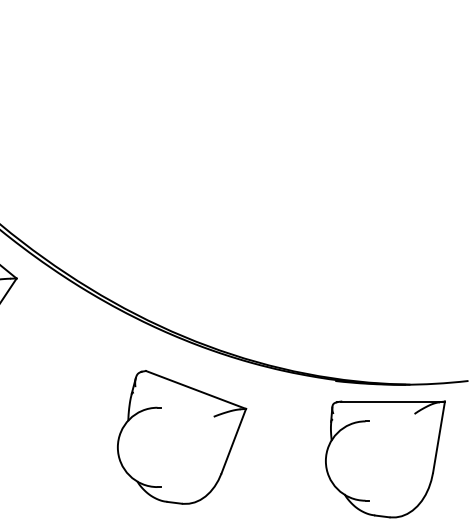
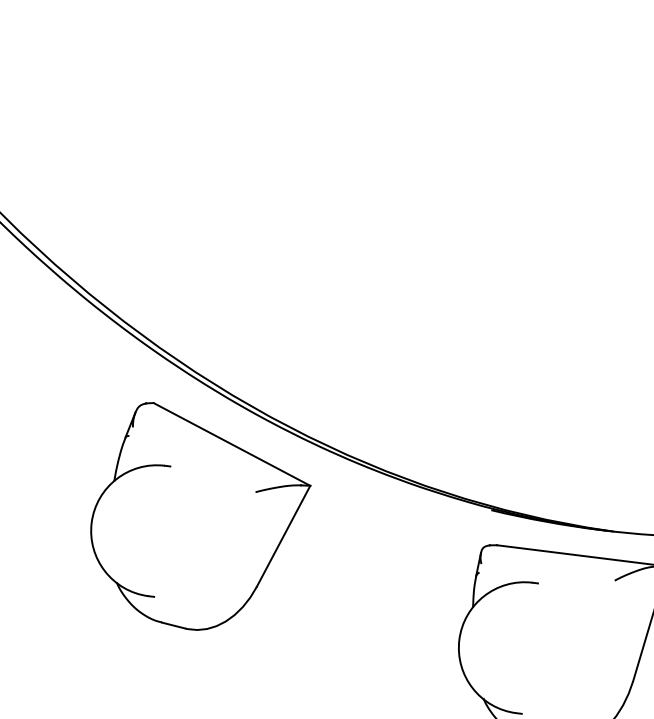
part: (182, 437) -> (199, 519), moved

